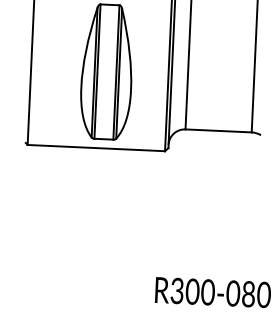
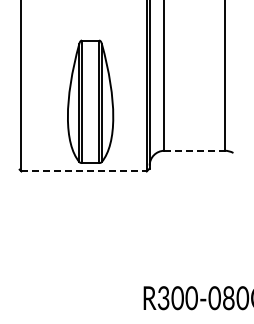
line: (219, 130) -> (195, 150), solid -> dashed
line: (96, 148) -> (84, 171), solid -> dashed

